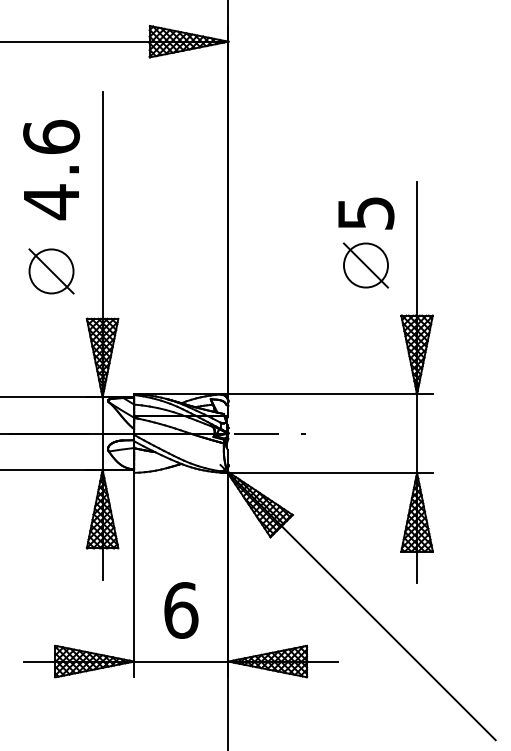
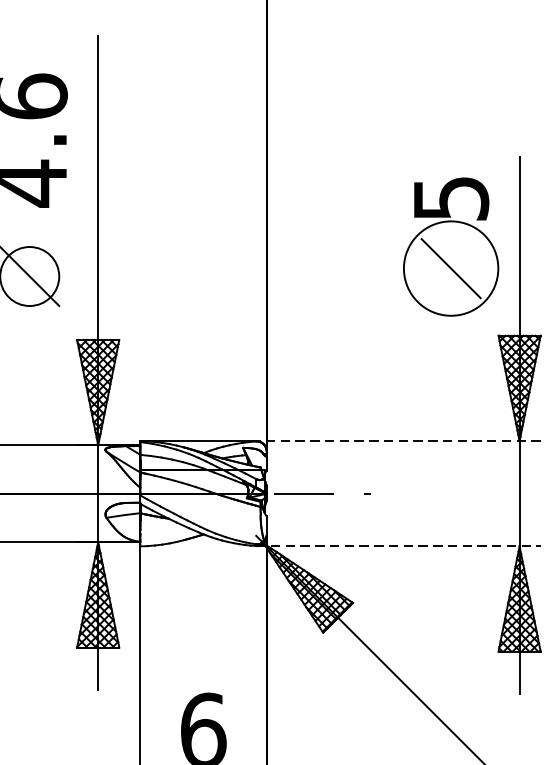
circle: (365, 265) -> (450, 268), size x1.6
line: (326, 394) -> (398, 441), solid -> dashed
line: (327, 472) -> (399, 545), solid -> dashed

